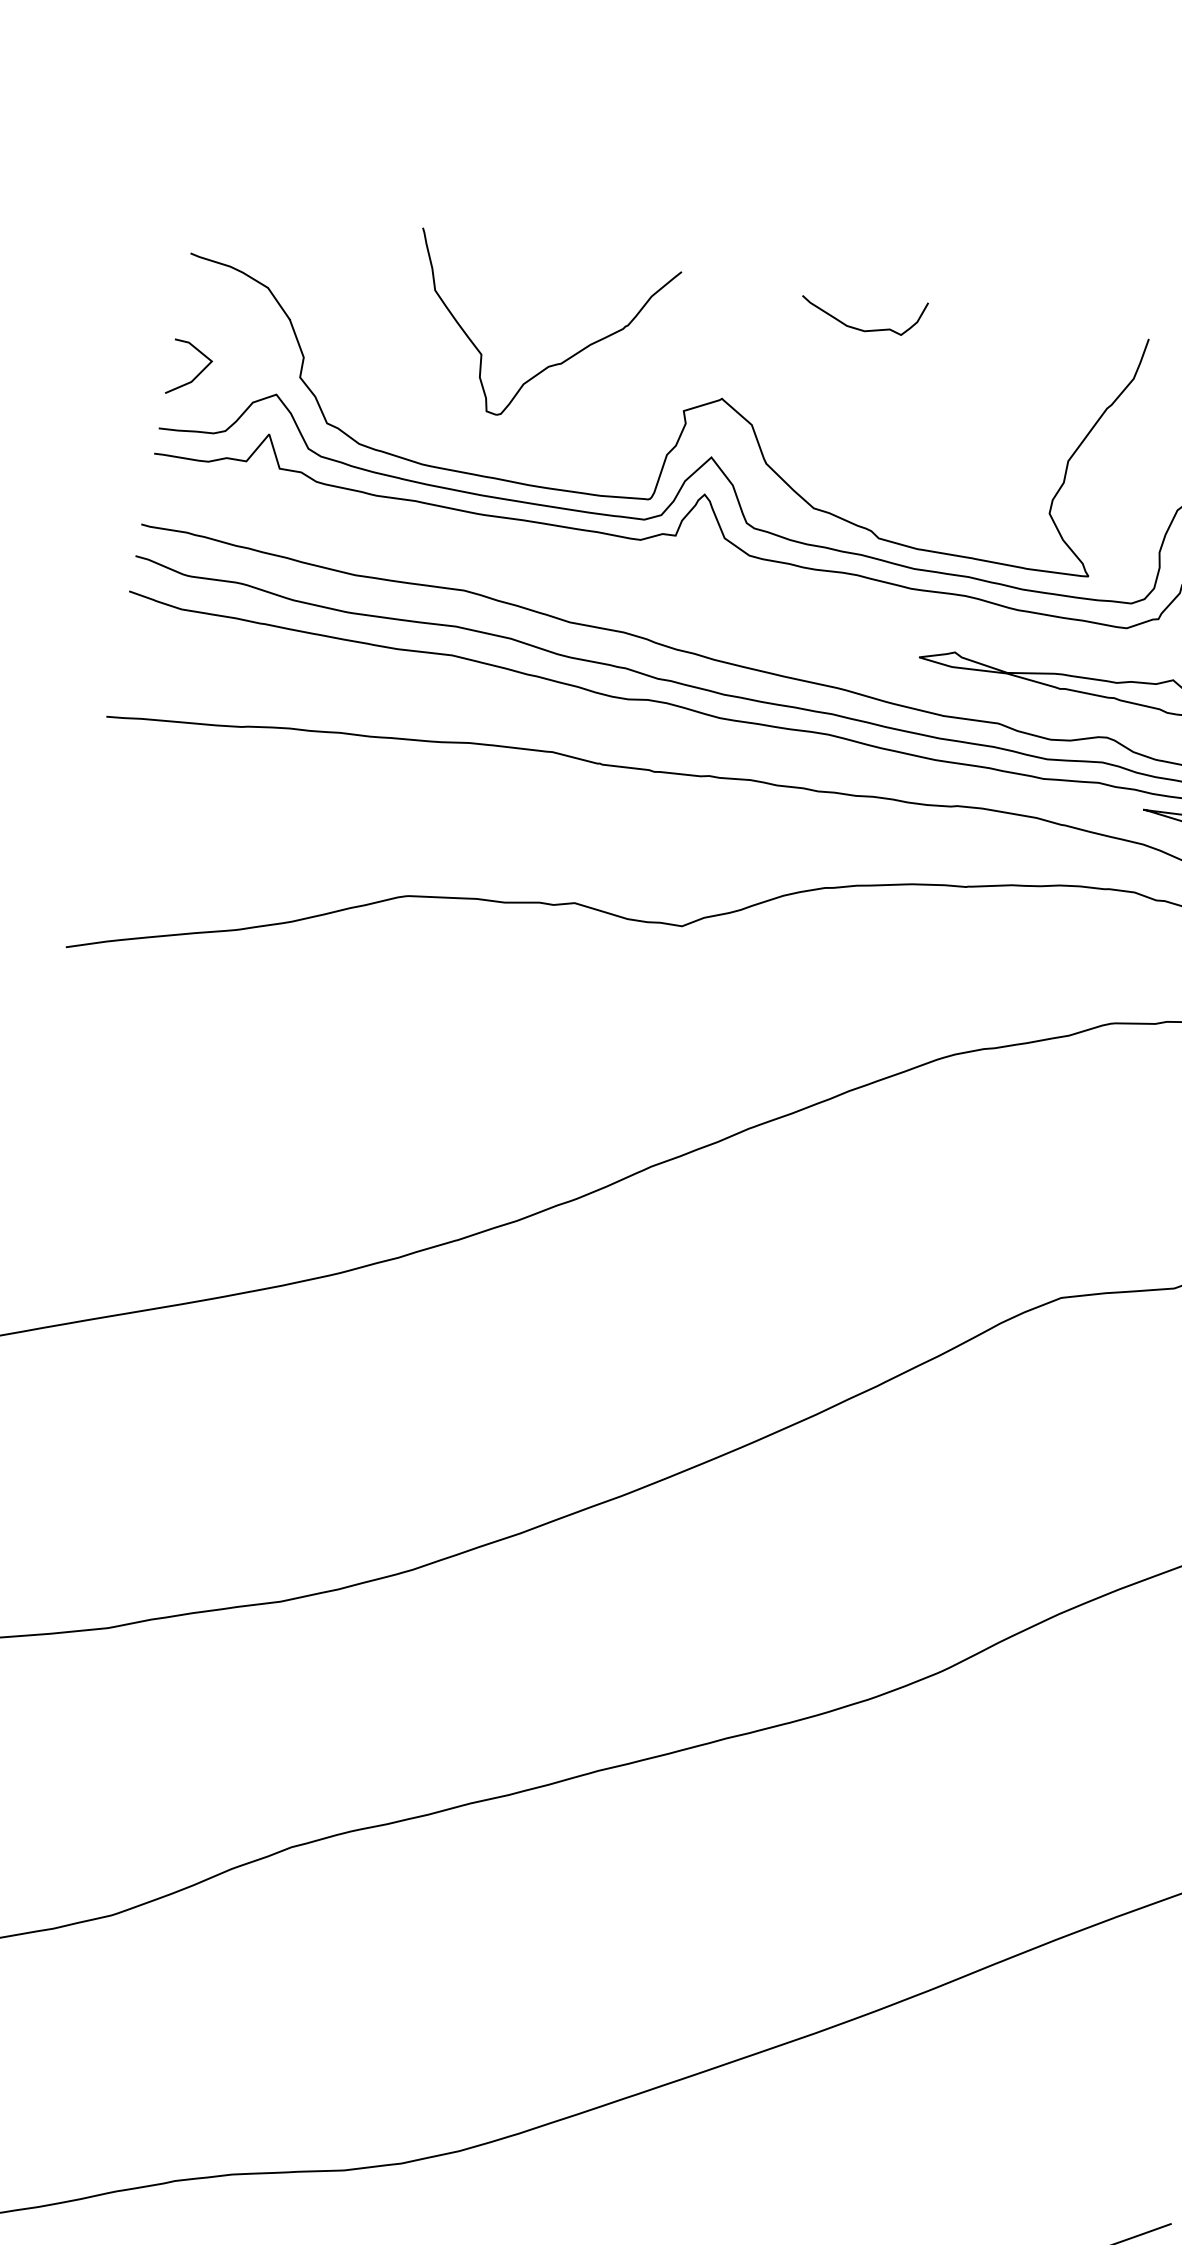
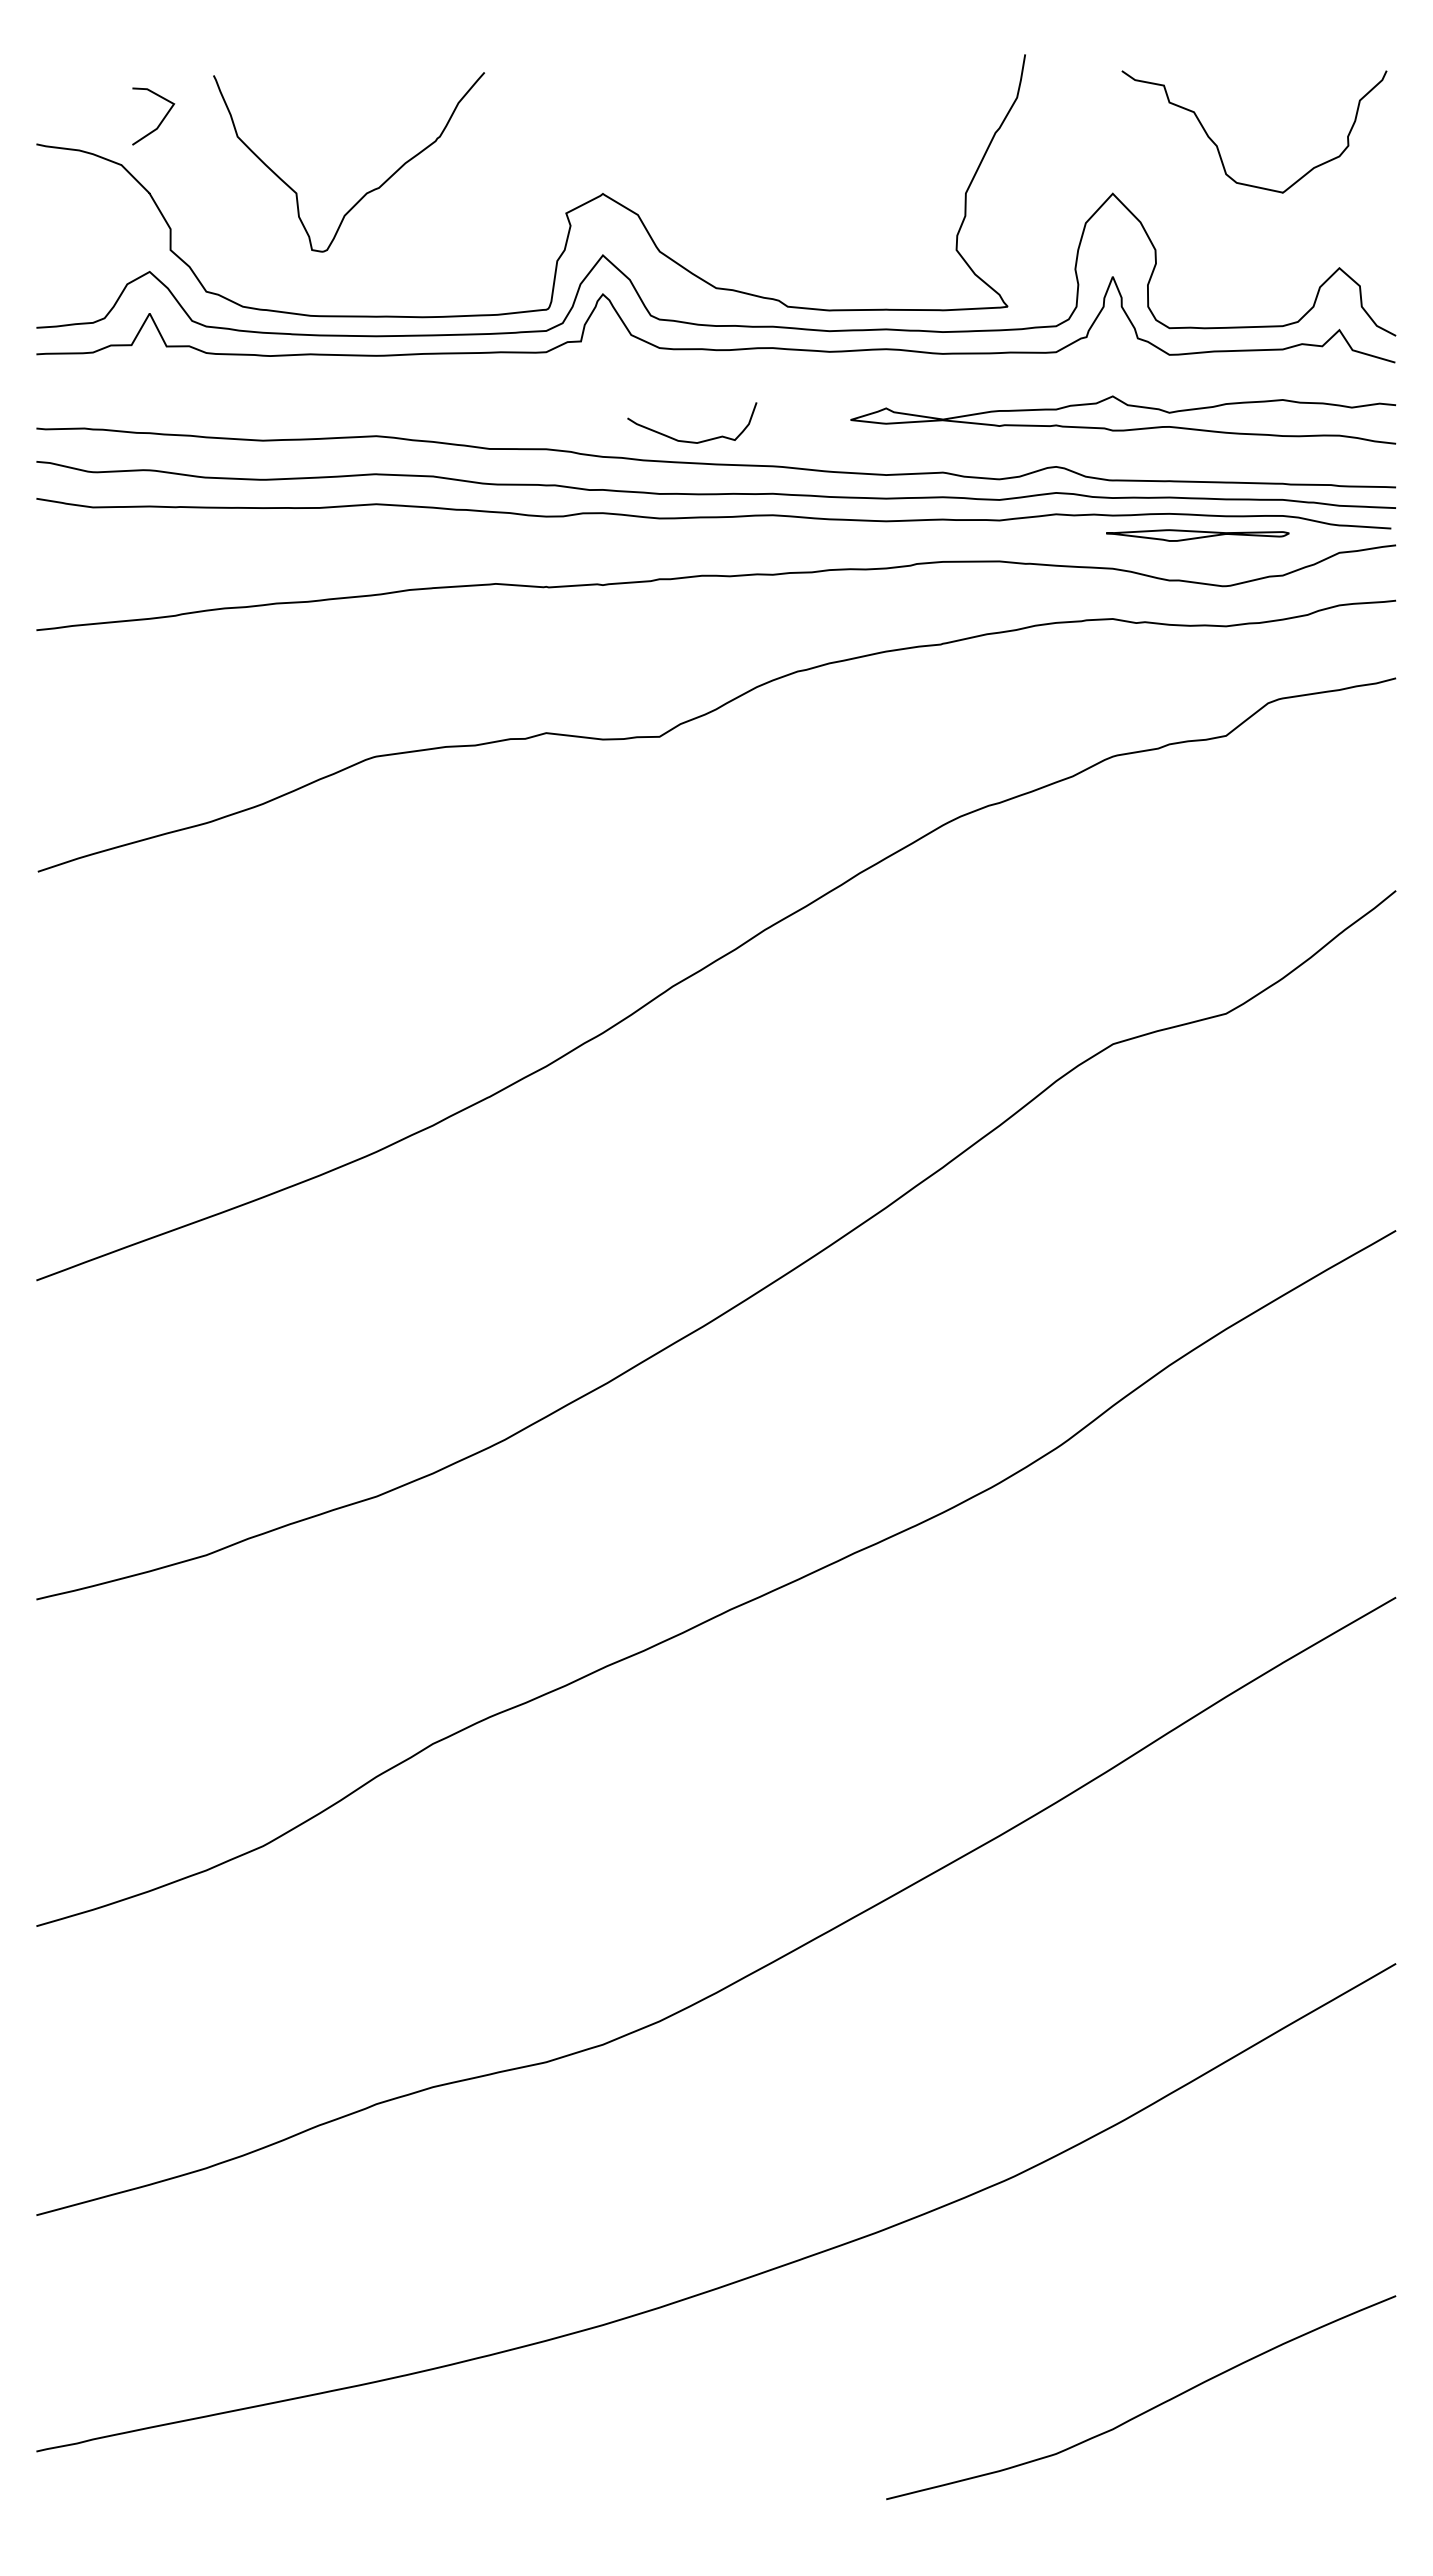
curve: (854, 327) -> (686, 440), moved
curve: (548, 365) -> (366, 192), moved
line: (195, 375) -> (160, 121), moved

